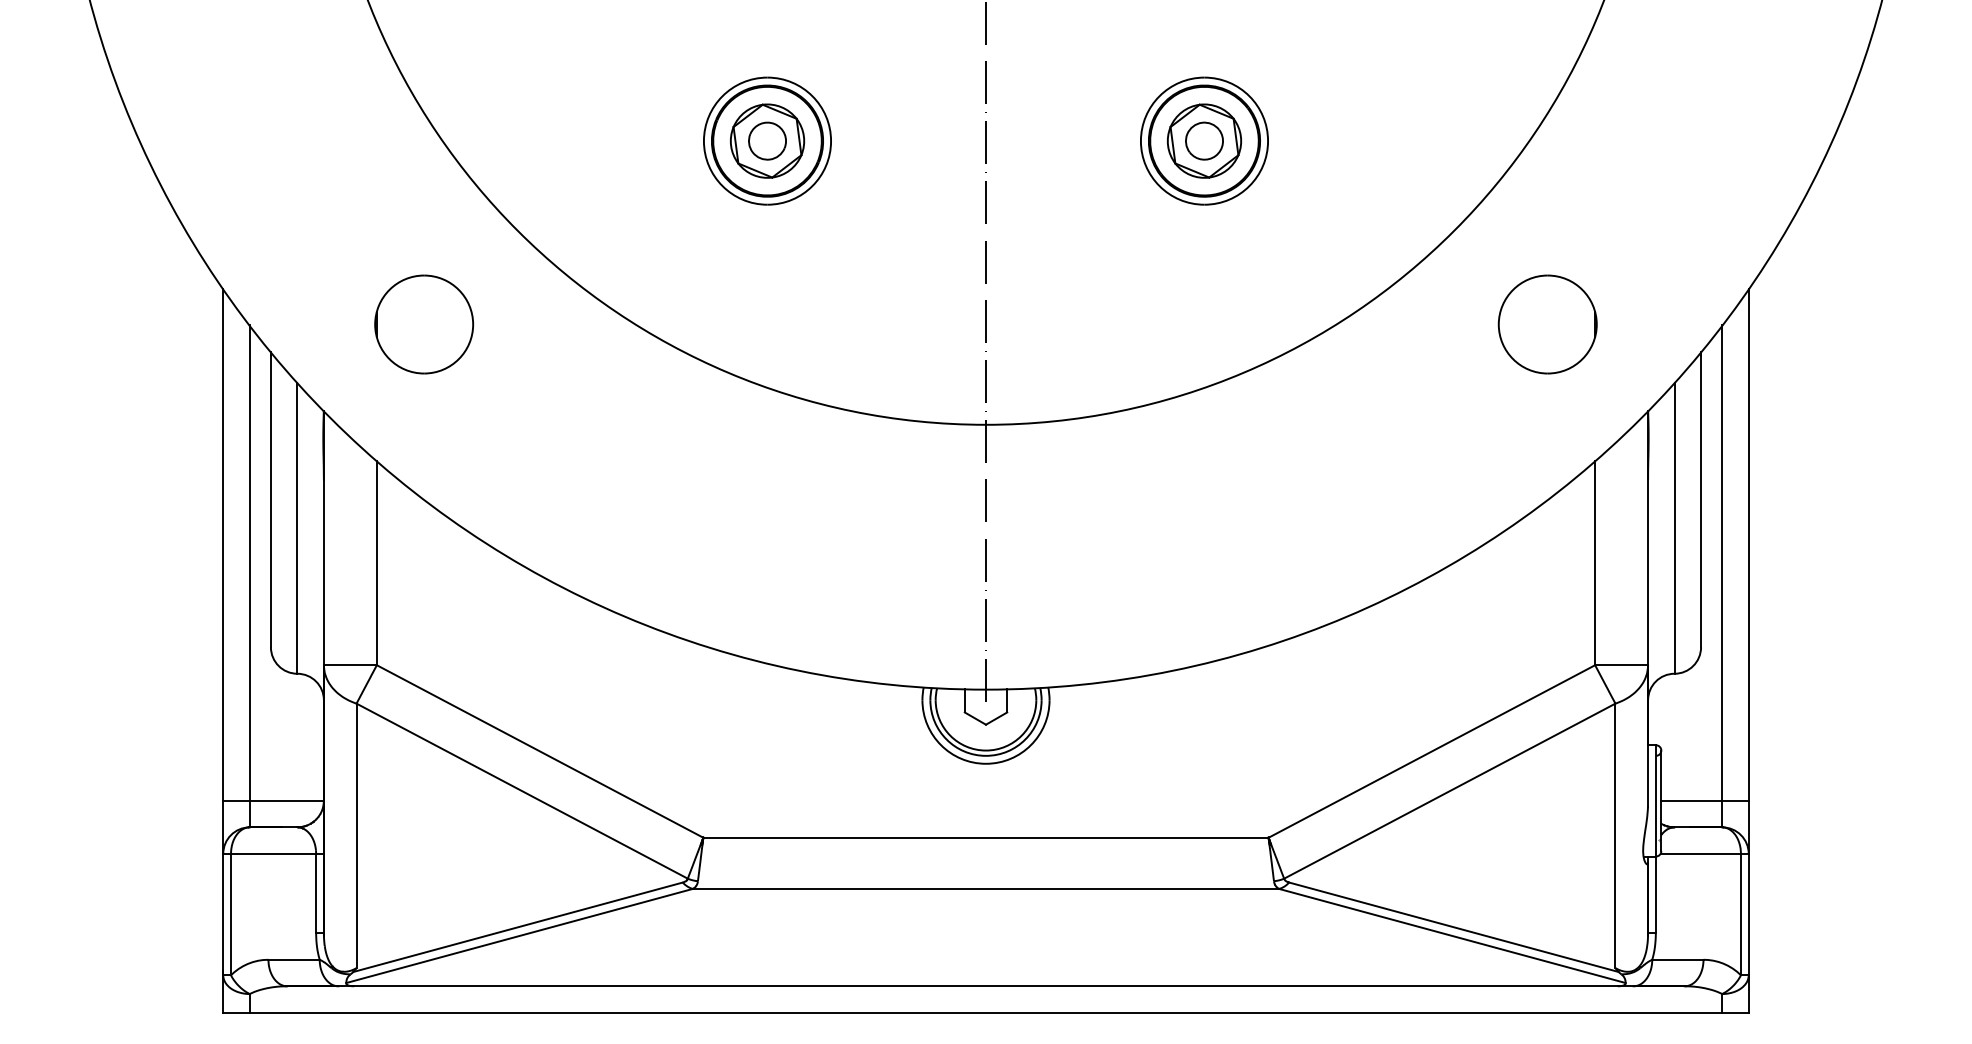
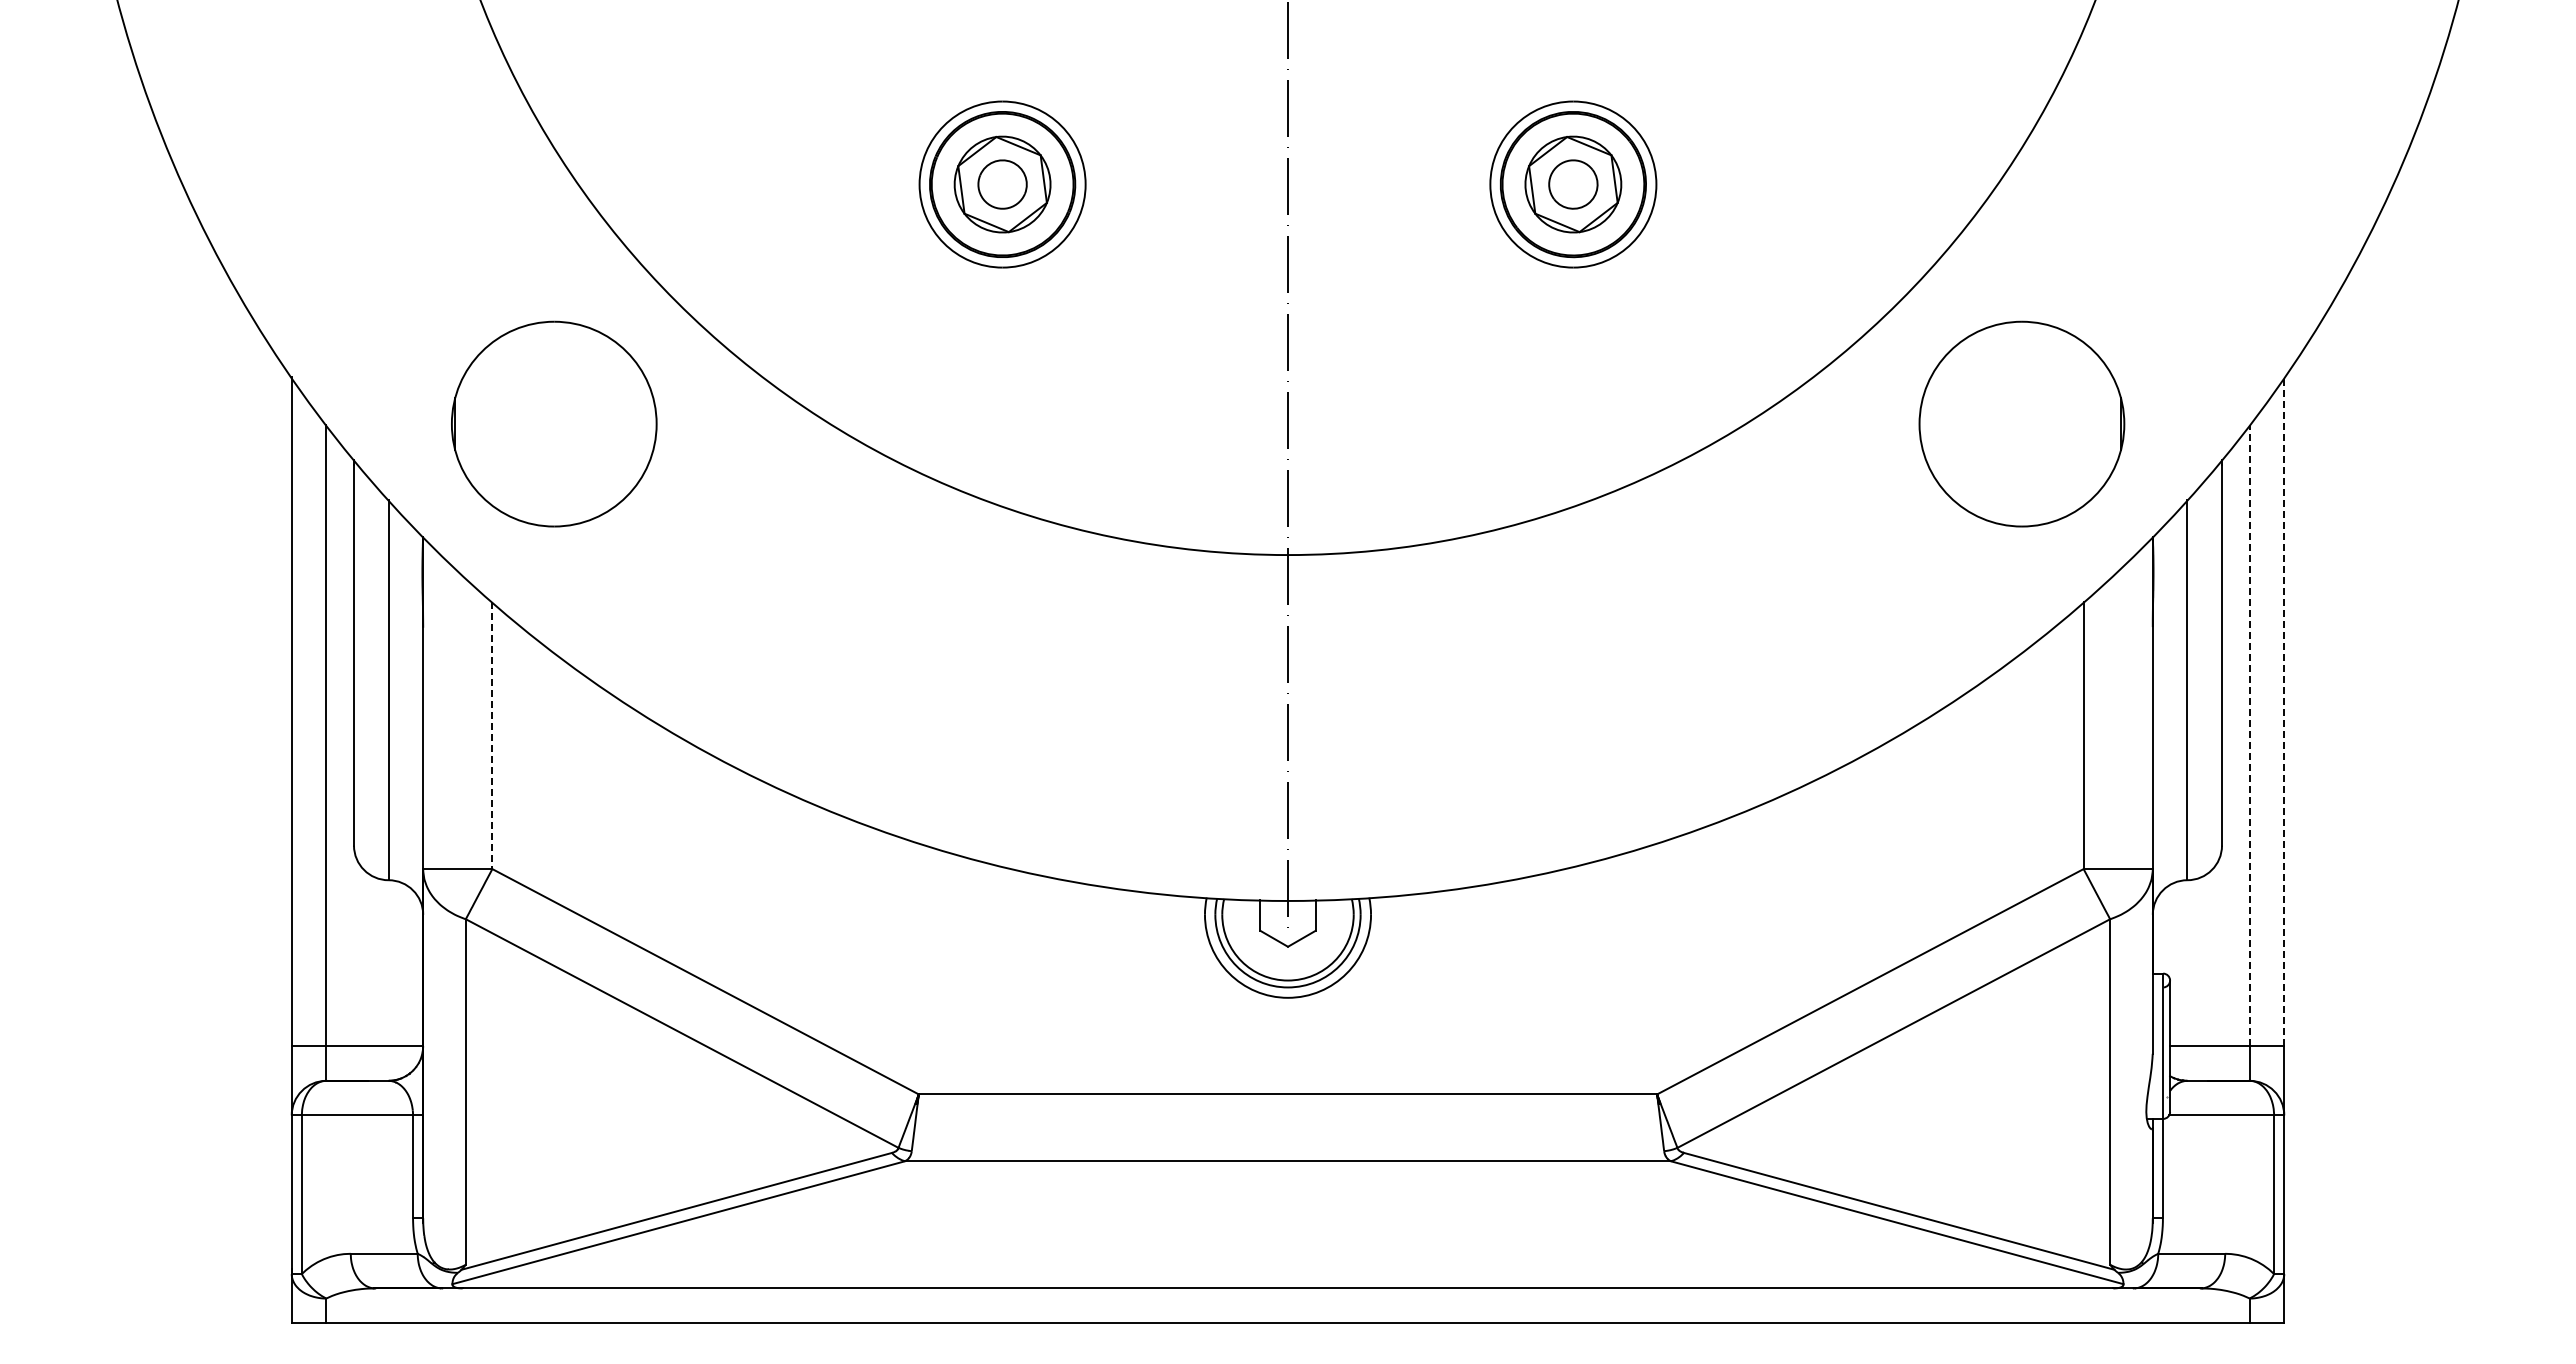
part: (423, 324) -> (553, 423), size x1.6
part: (1547, 324) -> (2021, 423), size x1.6
line: (1748, 544) -> (2284, 711), solid -> dashed
line: (376, 562) -> (492, 735), solid -> dashed
line: (1722, 562) -> (2249, 735), solid -> dashed

